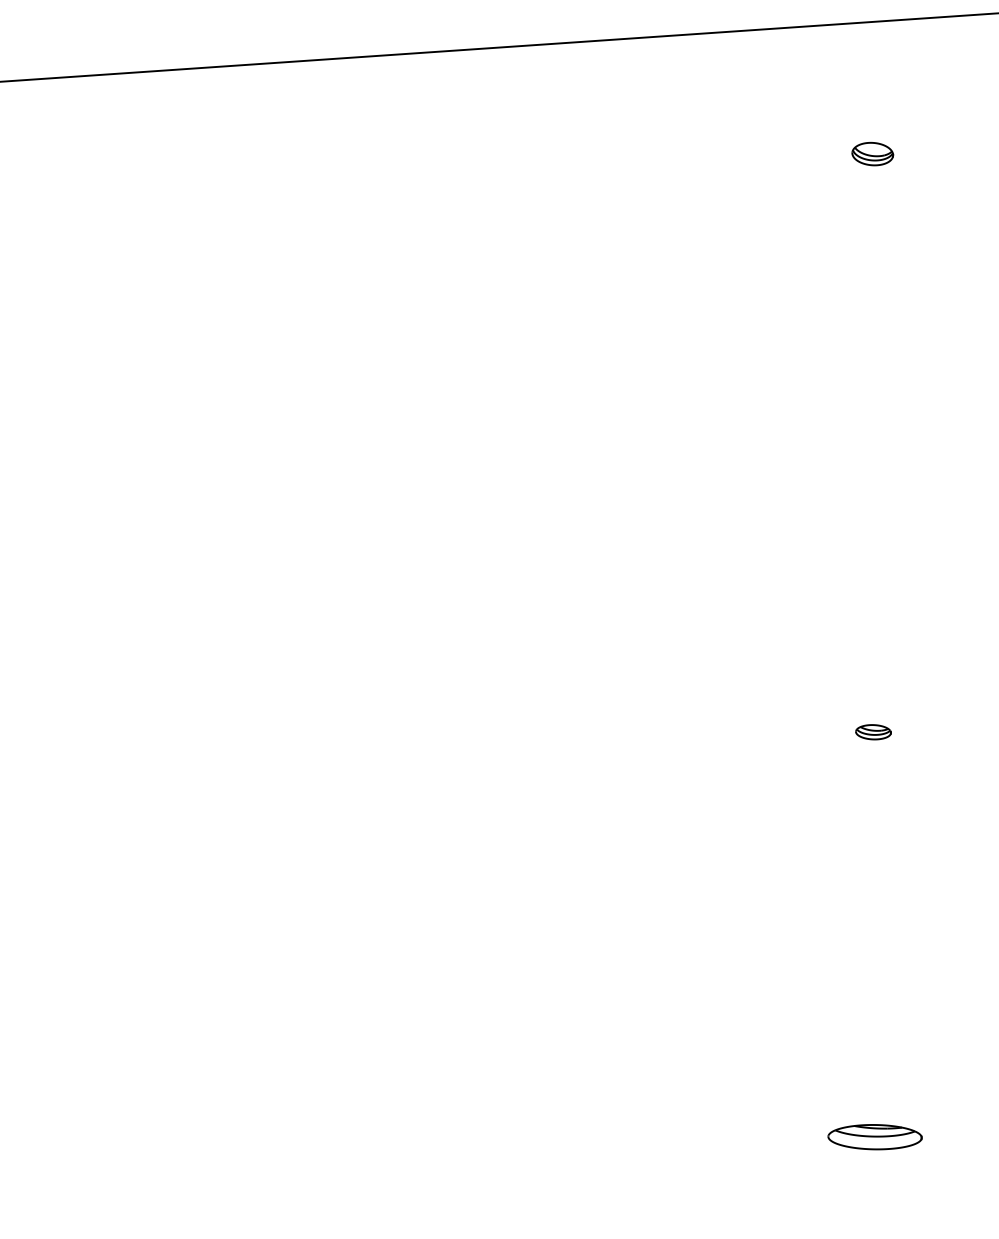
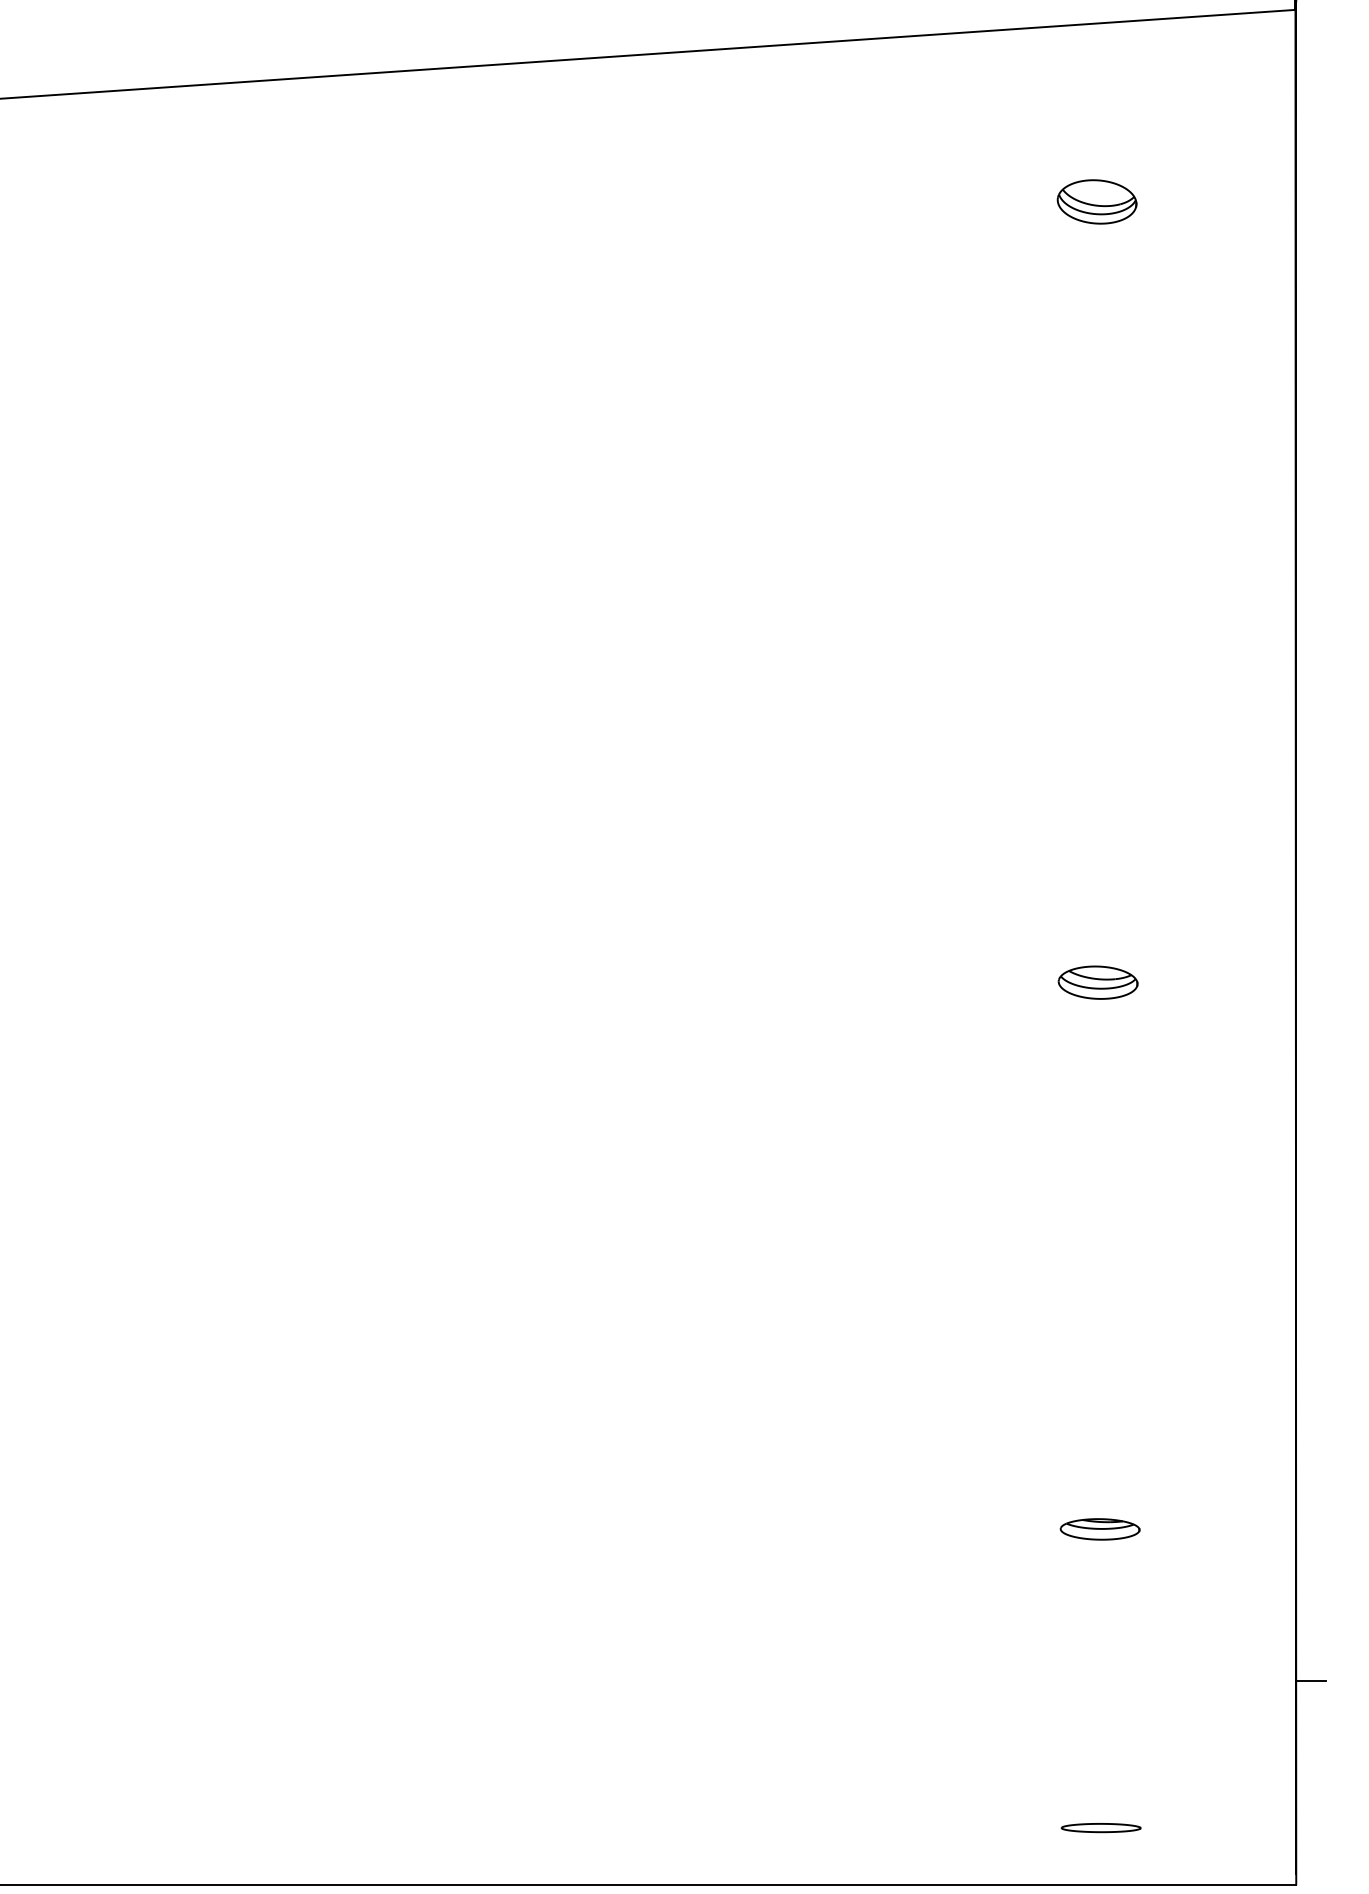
part: (872, 153) -> (1096, 201), size x1.43
part: (873, 732) -> (1097, 982), size x1.67
part: (874, 1137) -> (1099, 1529), size x0.62

